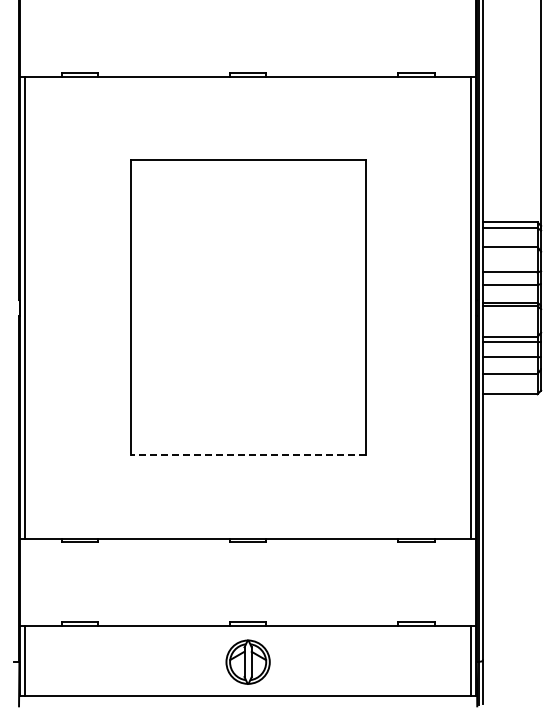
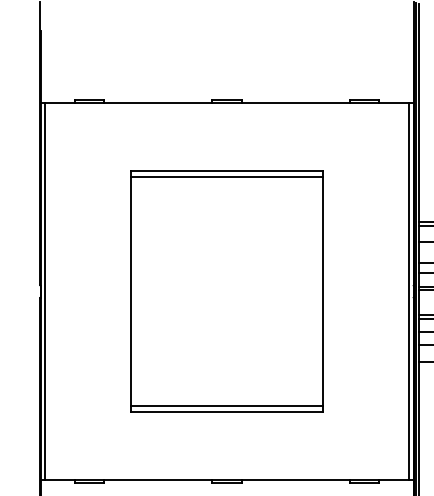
line: (247, 167) -> (226, 176), added
line: (247, 447) -> (226, 405), added
line: (247, 455) -> (226, 411), dashed -> solid

